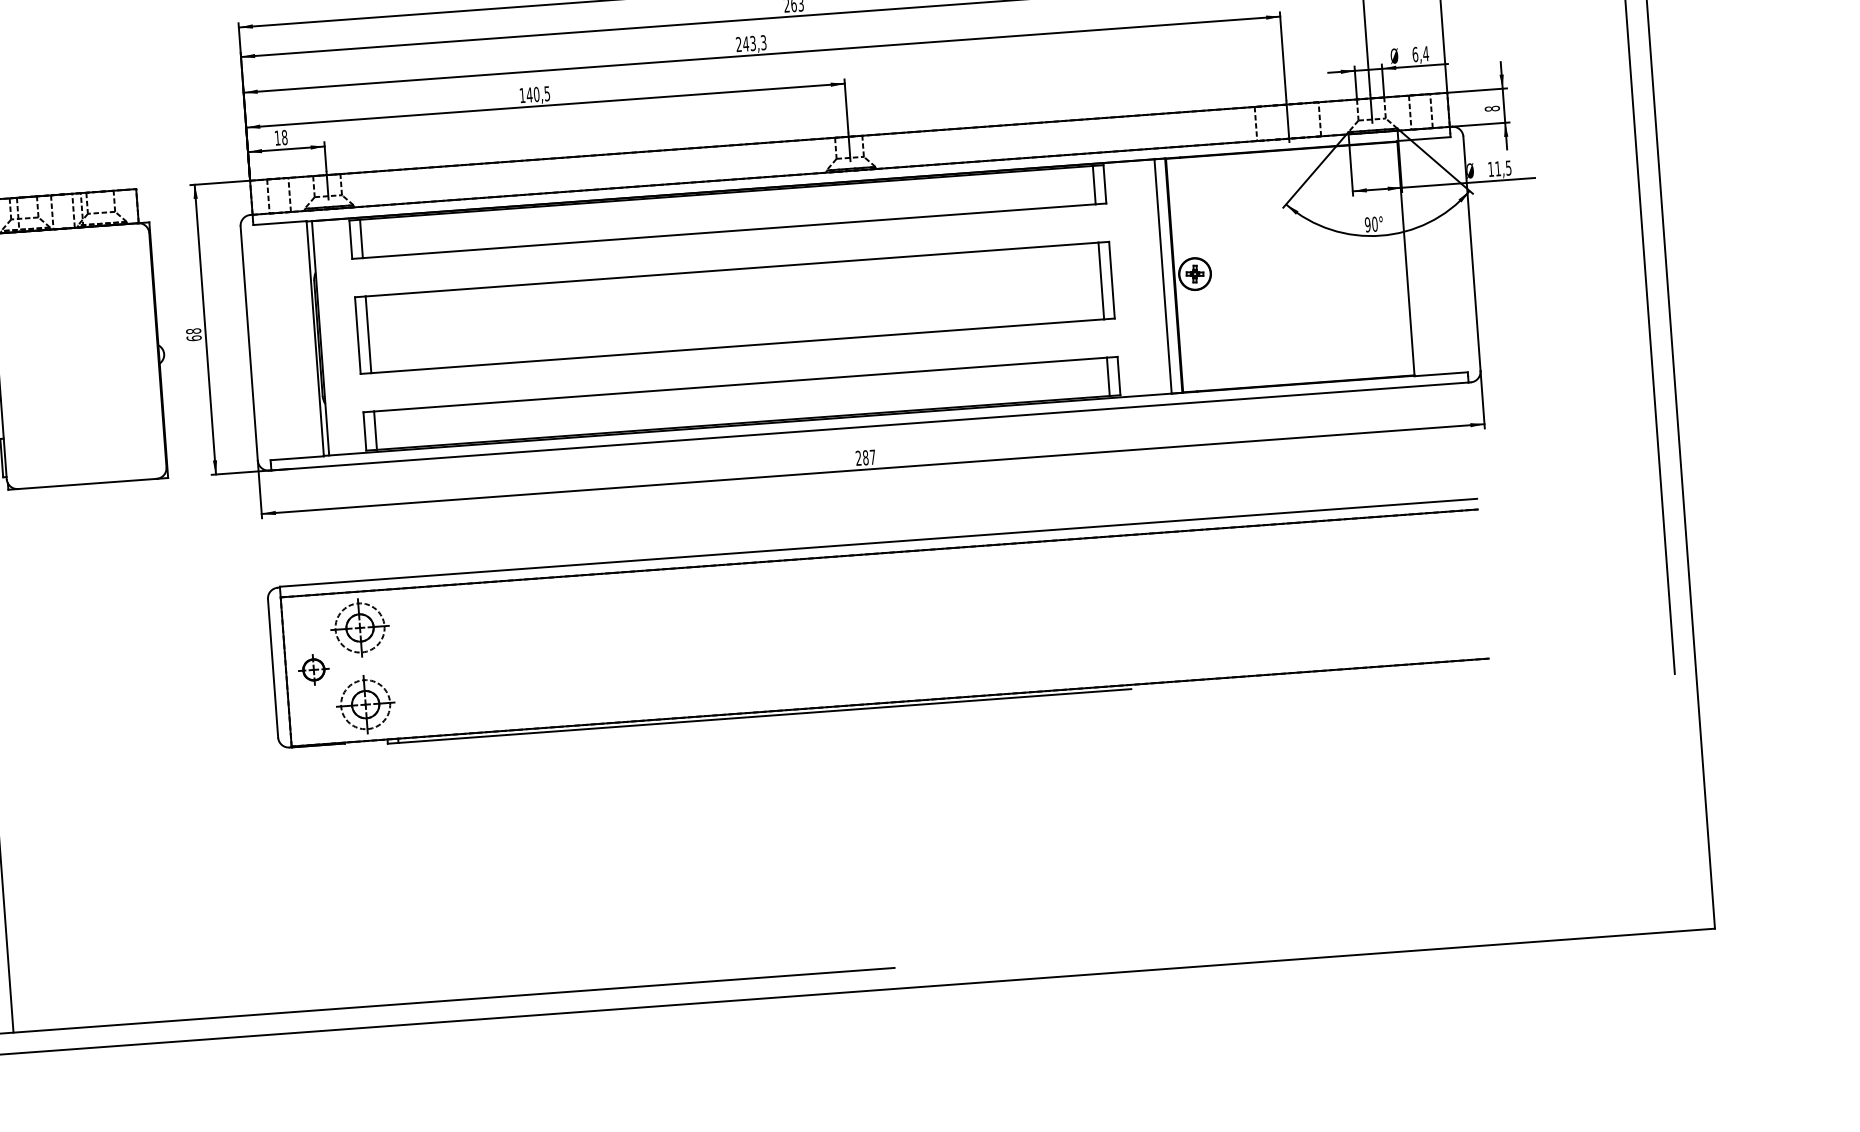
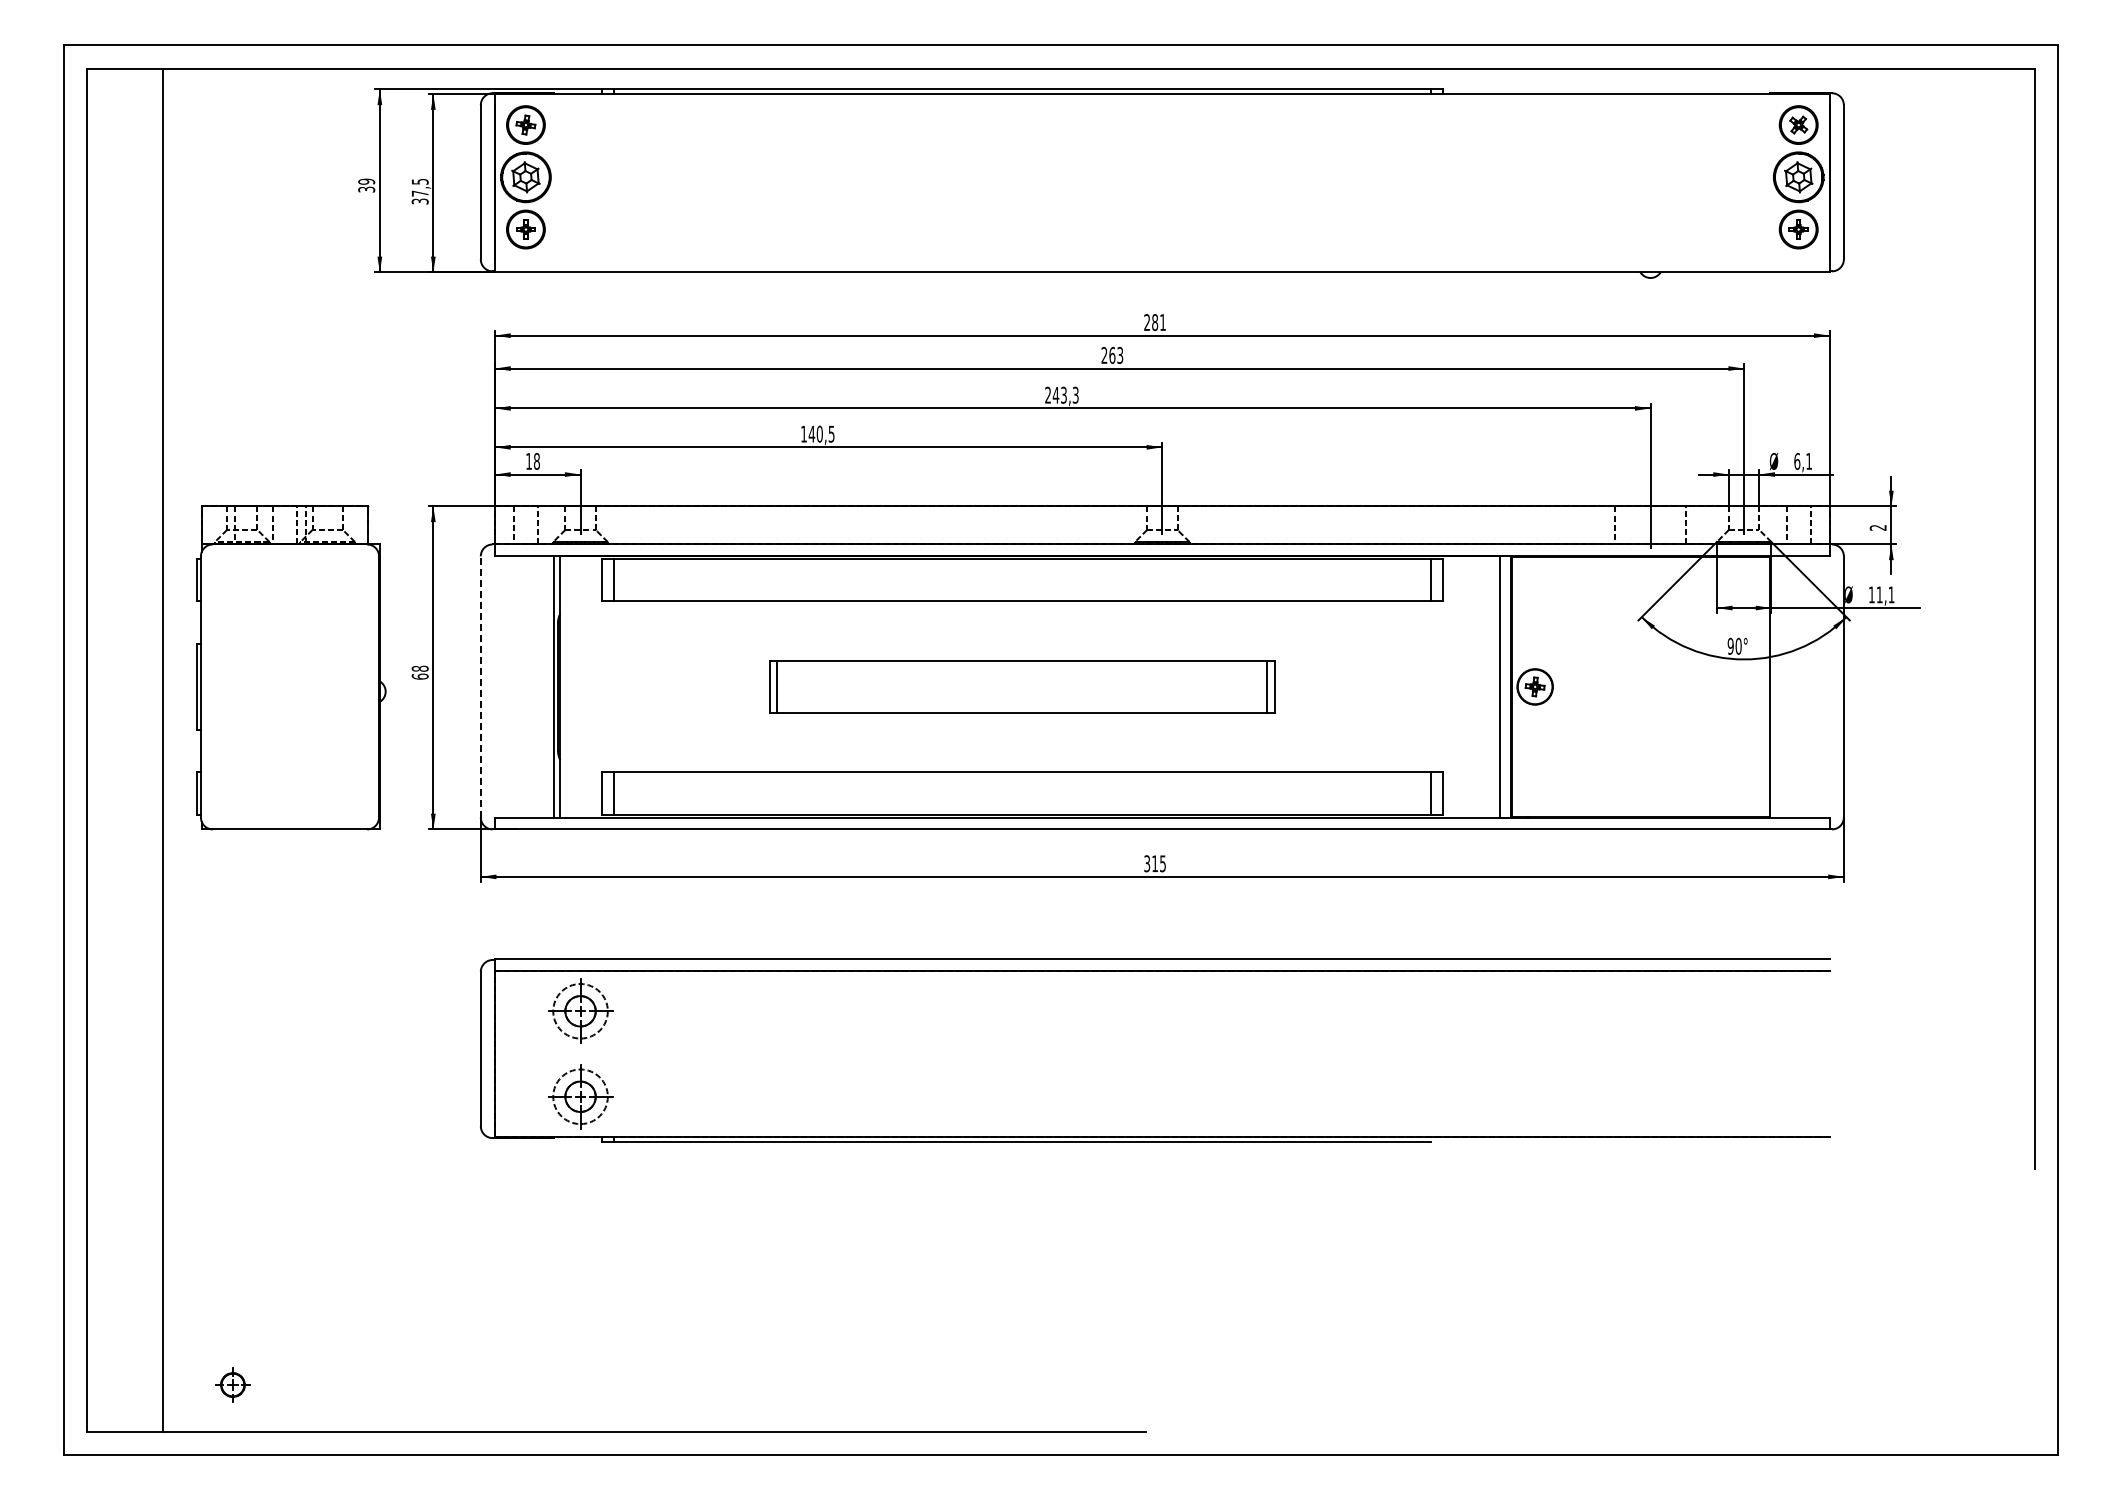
text: (1425, 53) -> (1808, 461), 6,4 -> 6,1
text: (1491, 108) -> (1877, 527), 8 -> 2
text: (1508, 167) -> (1891, 594), 11,5 -> 11,1
part: (735, 307) -> (1022, 686), size x0.6
line: (248, 343) -> (480, 686), solid -> dashed
text: (865, 457) -> (1154, 863), 287 -> 315
part: (313, 669) -> (232, 1384), moved

